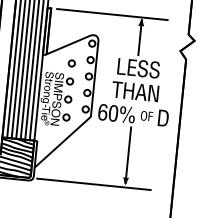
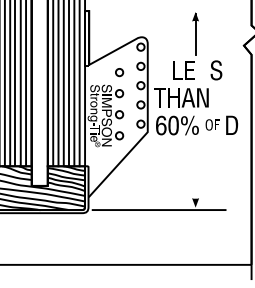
line: (112, 14) -> (160, 11), removed
fill: (142, 68) -> (202, 70), removed
part: (135, 91) -> (181, 97), moved
line: (128, 154) -> (195, 171), removed

